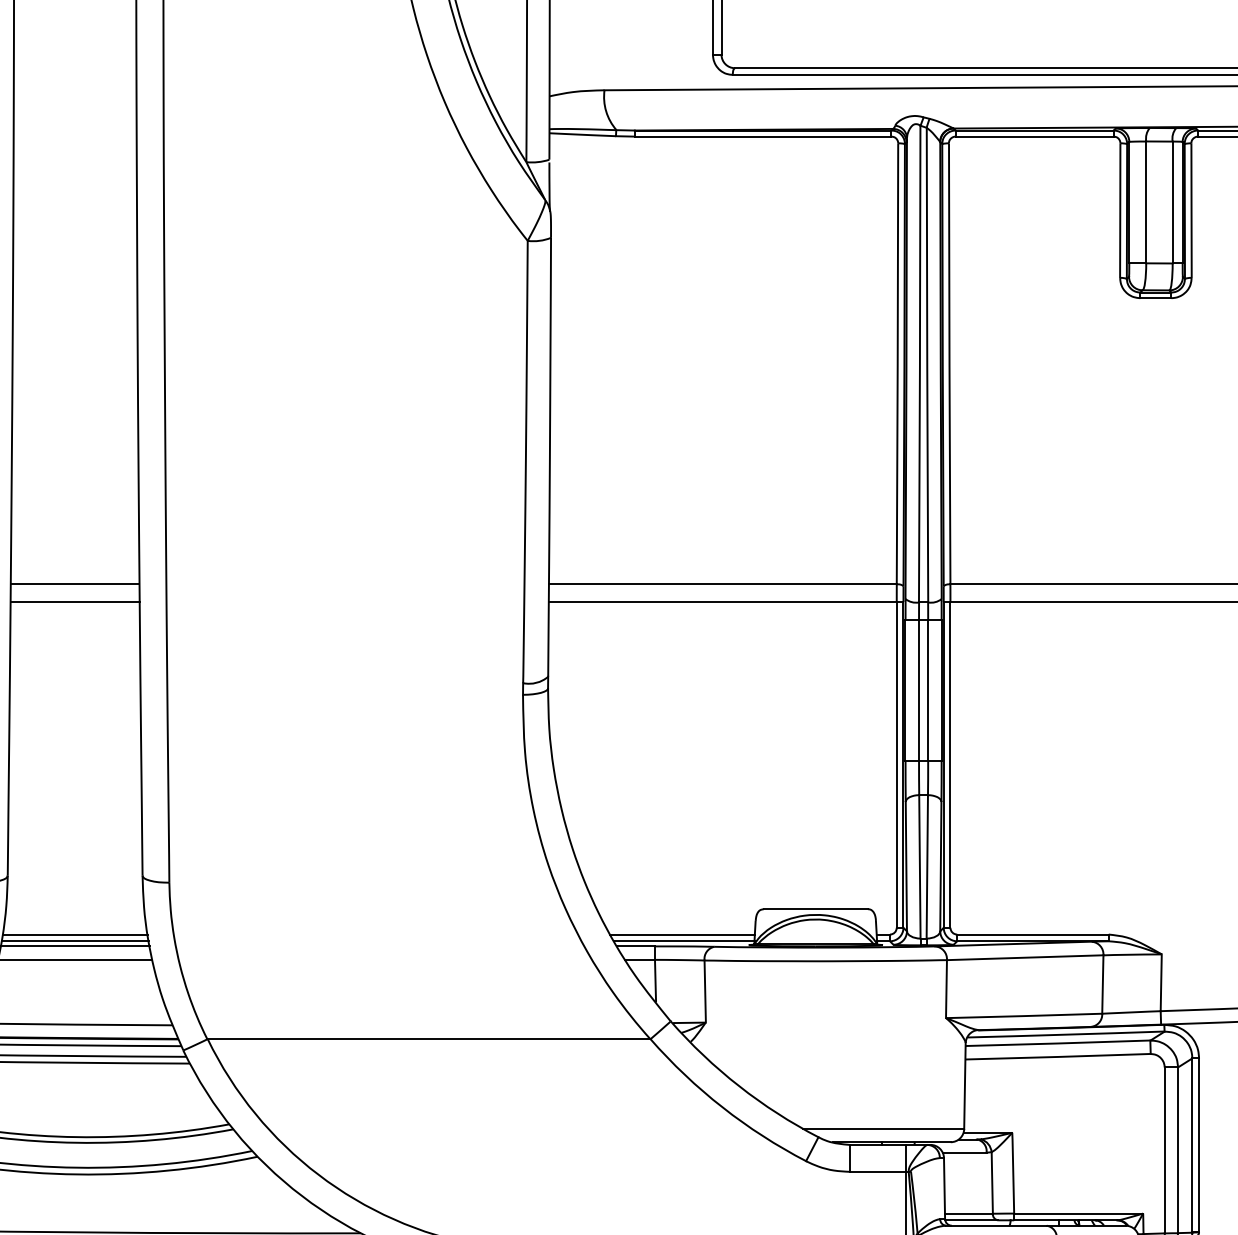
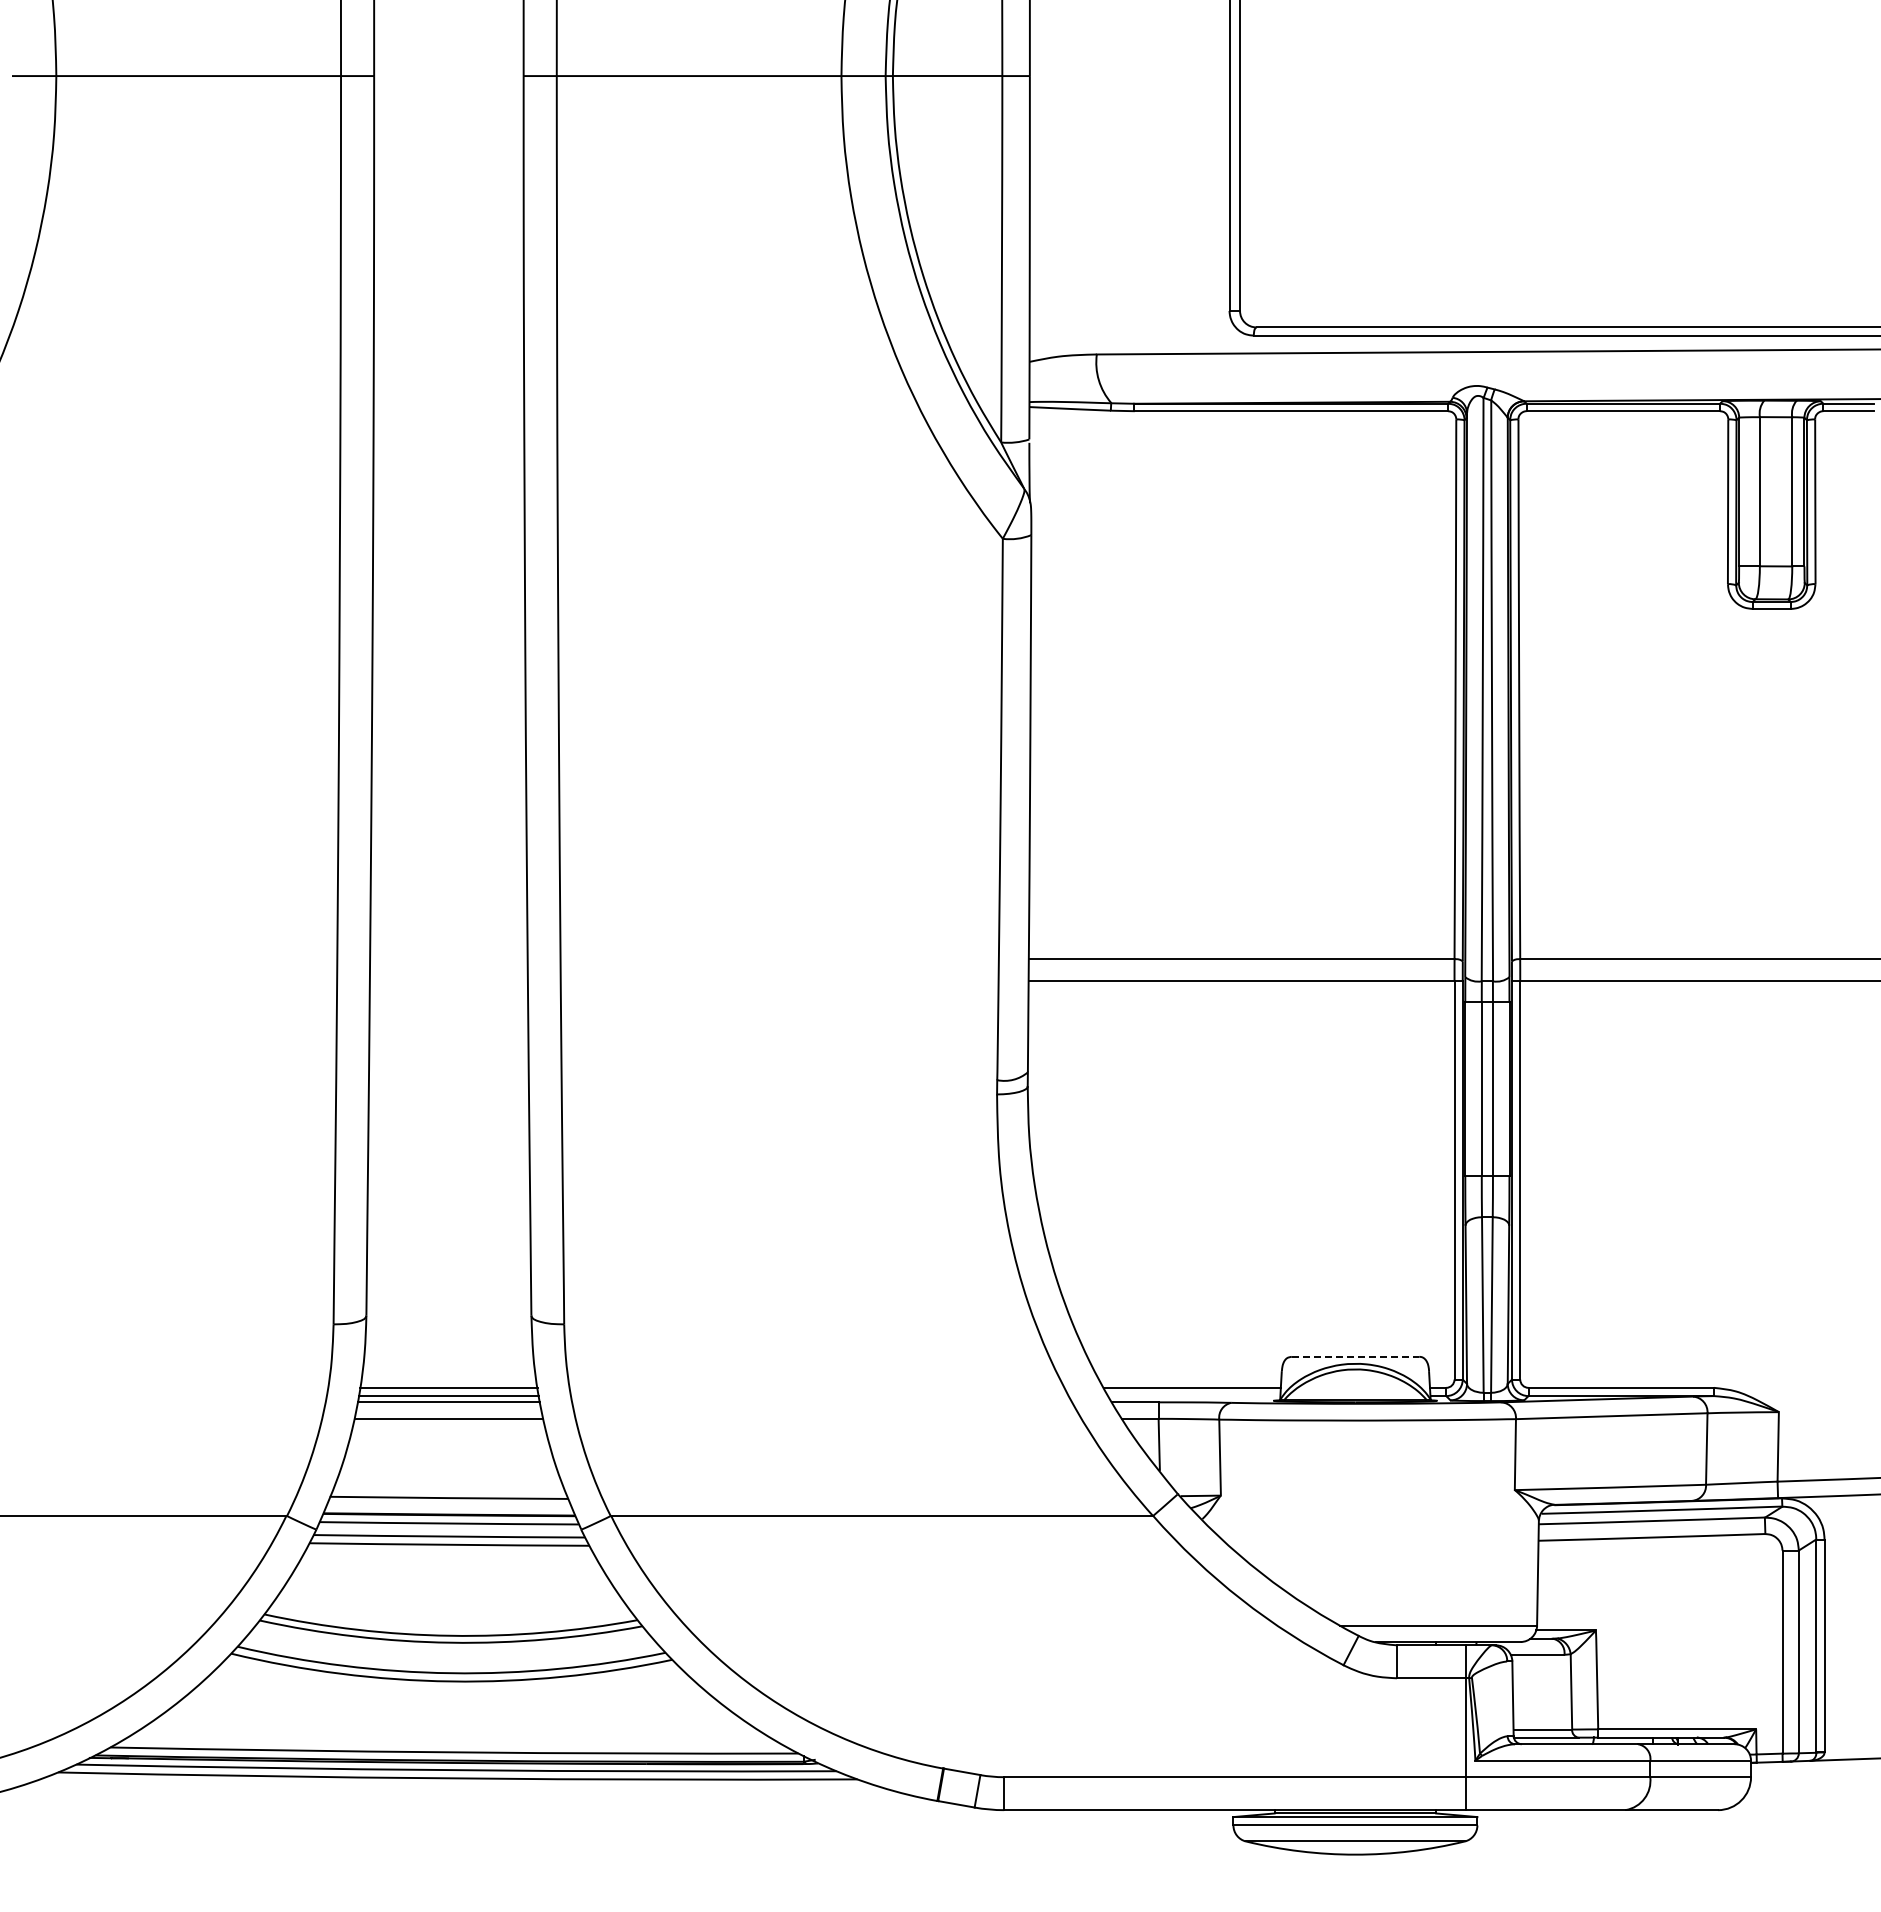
line: (74, 584) -> (448, 959), removed
line: (74, 601) -> (448, 980), removed
line: (815, 908) -> (1355, 1356), solid -> dashed
line: (684, 941) -> (1194, 1396), removed

